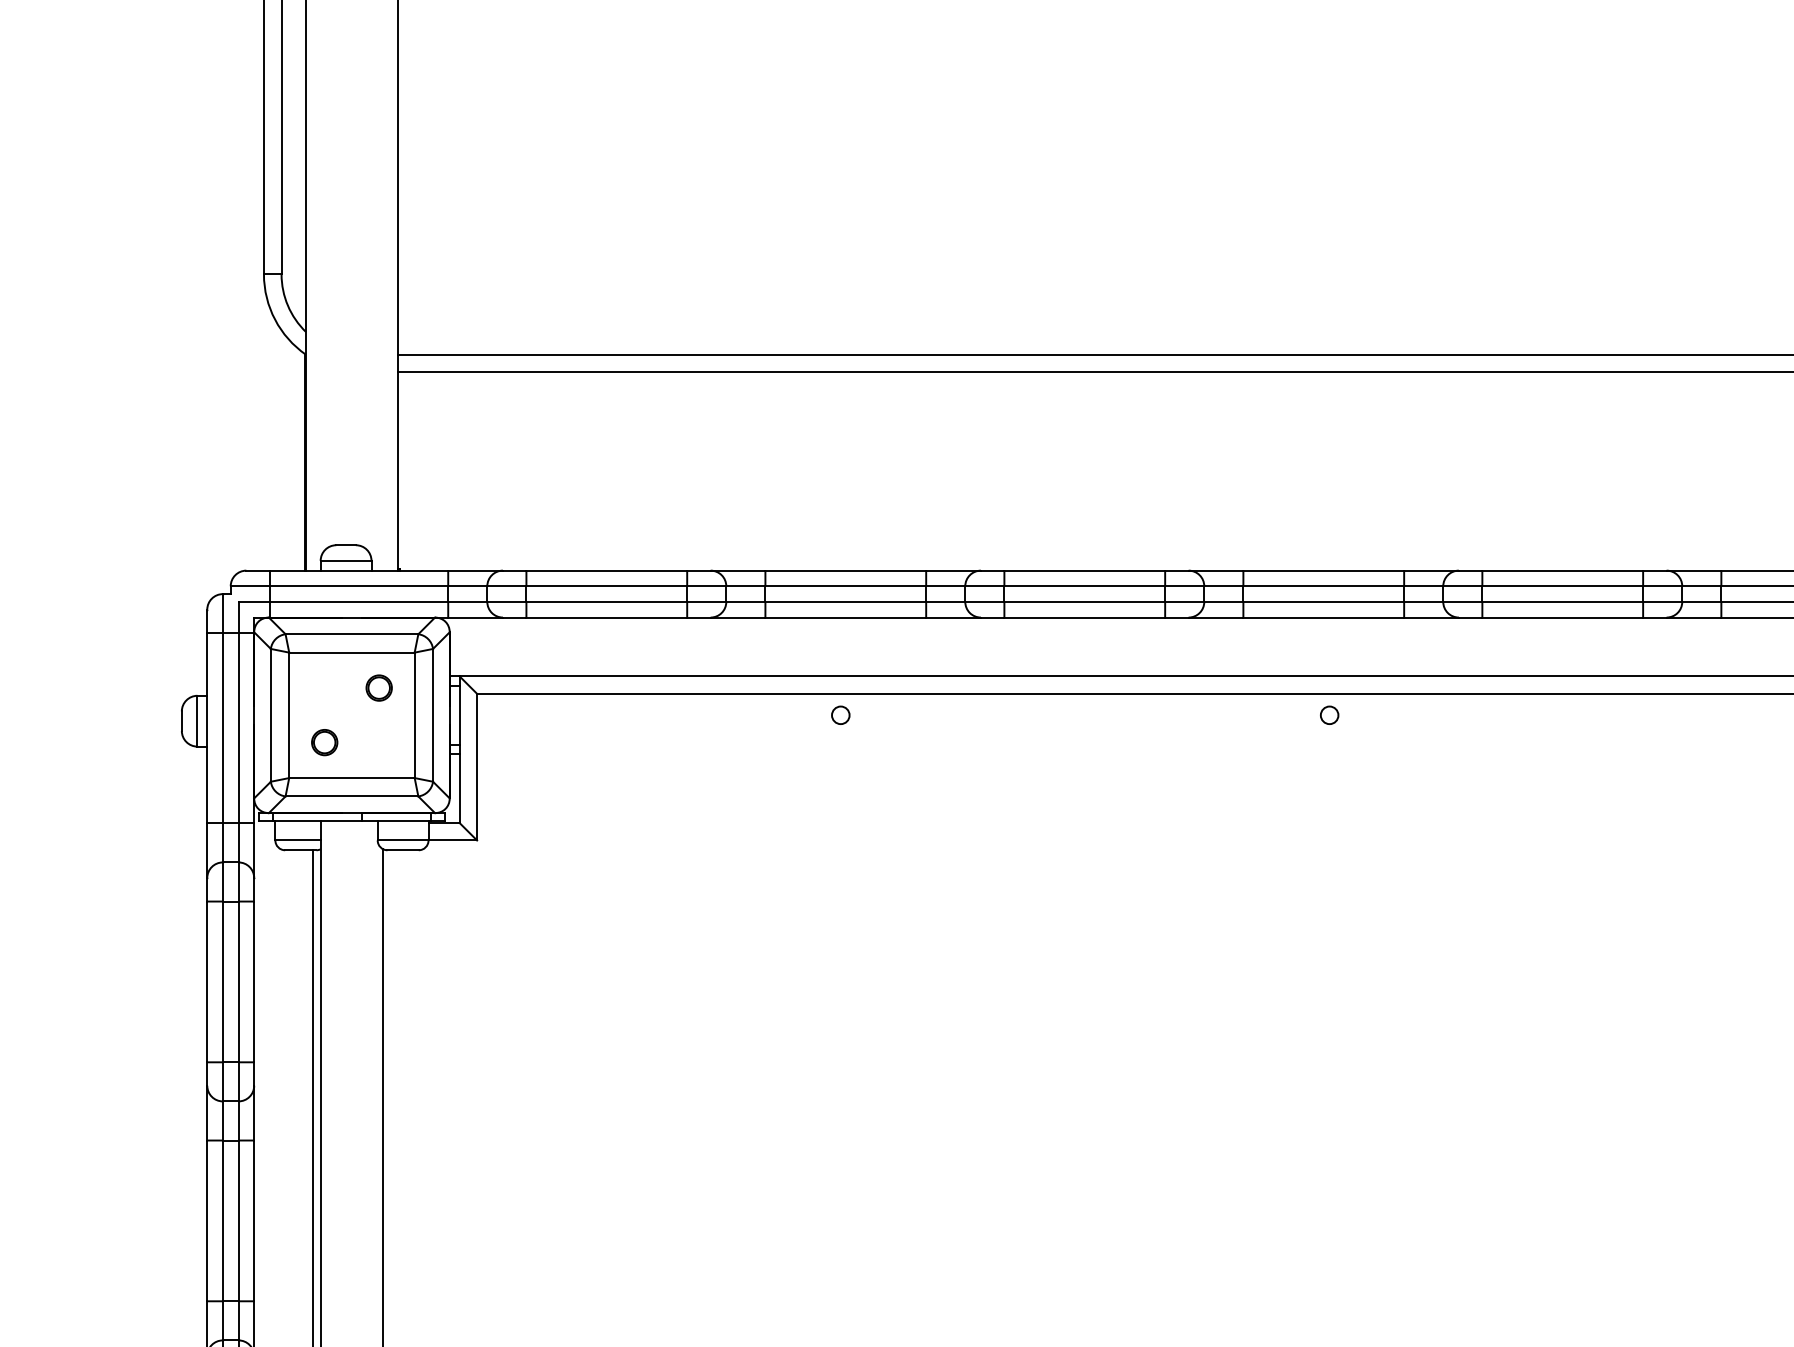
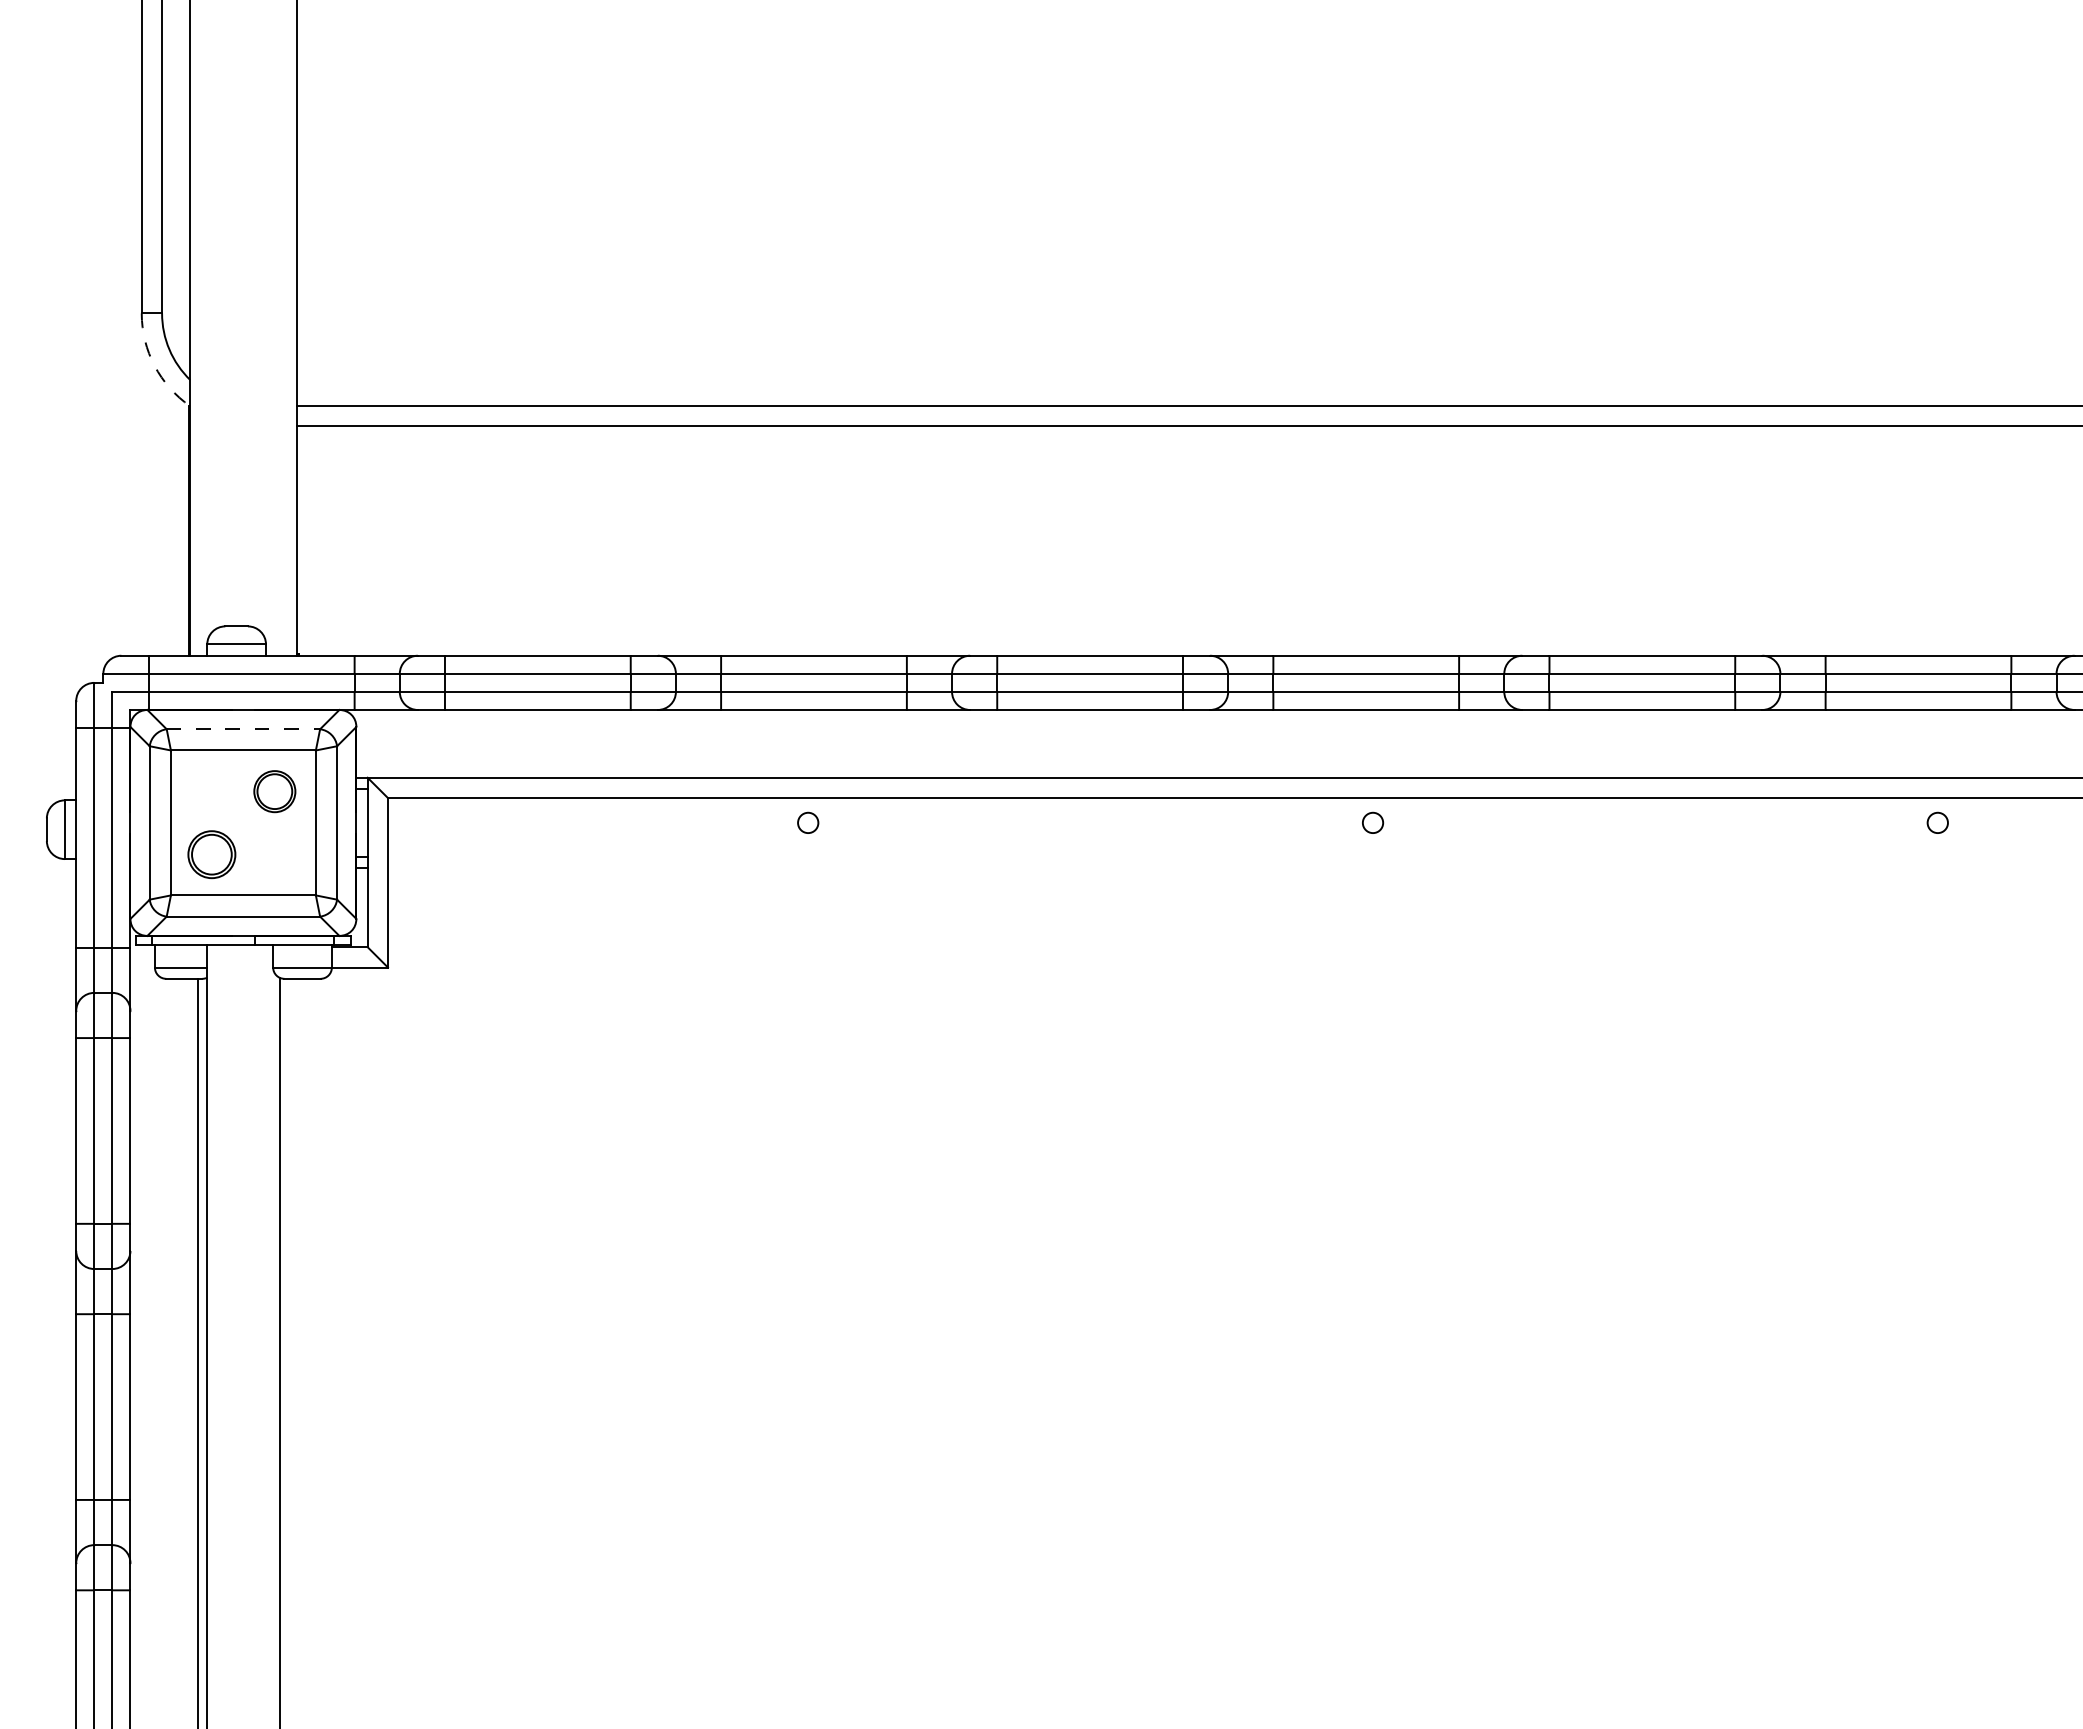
arc: (275, 319) -> (154, 365), solid -> dashed
line: (352, 634) -> (243, 729), solid -> dashed
part: (378, 687) -> (274, 790), size x1.4
part: (324, 741) -> (211, 853), size x1.6

